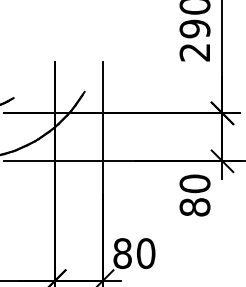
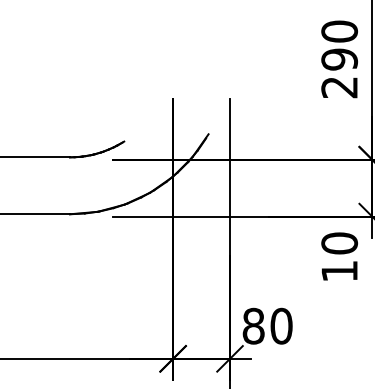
text: (194, 207) -> (339, 271), 80 -> 10

